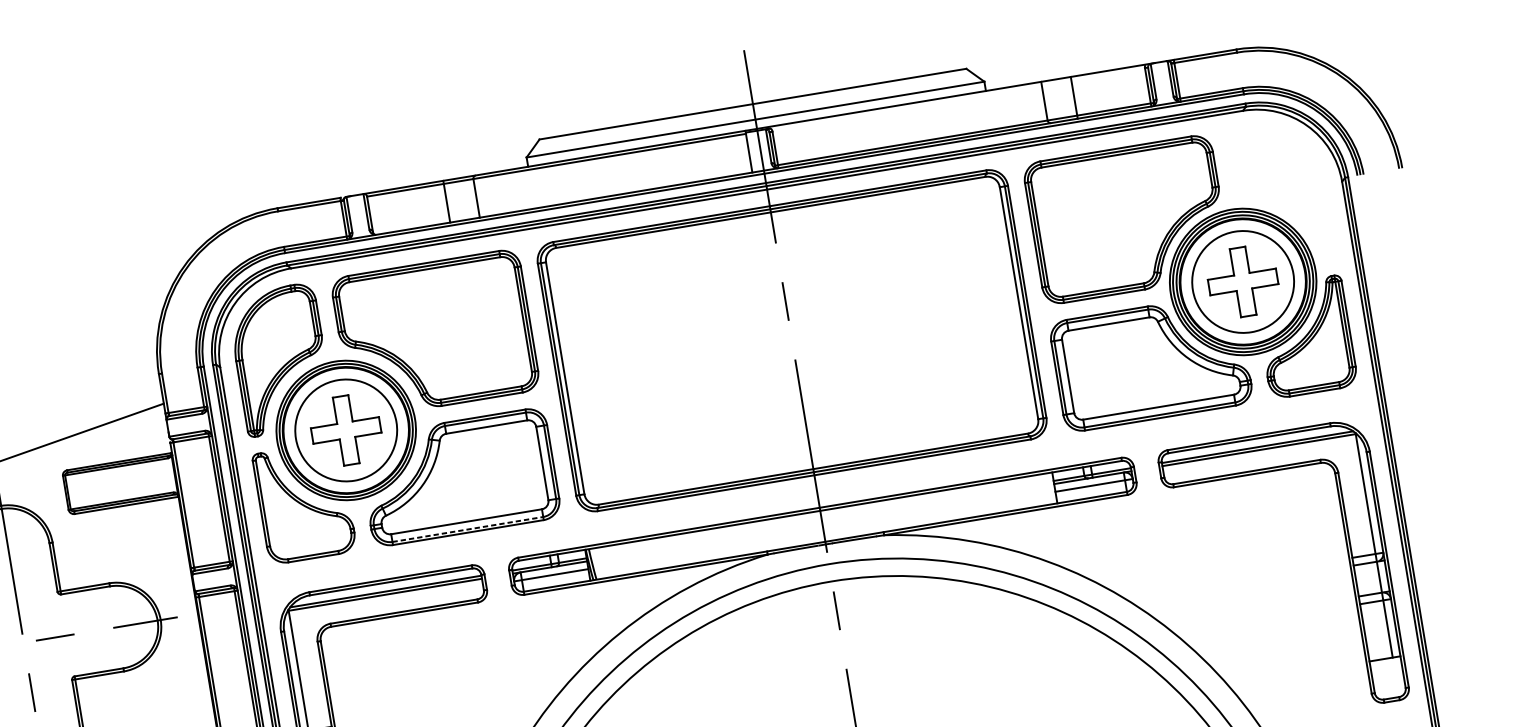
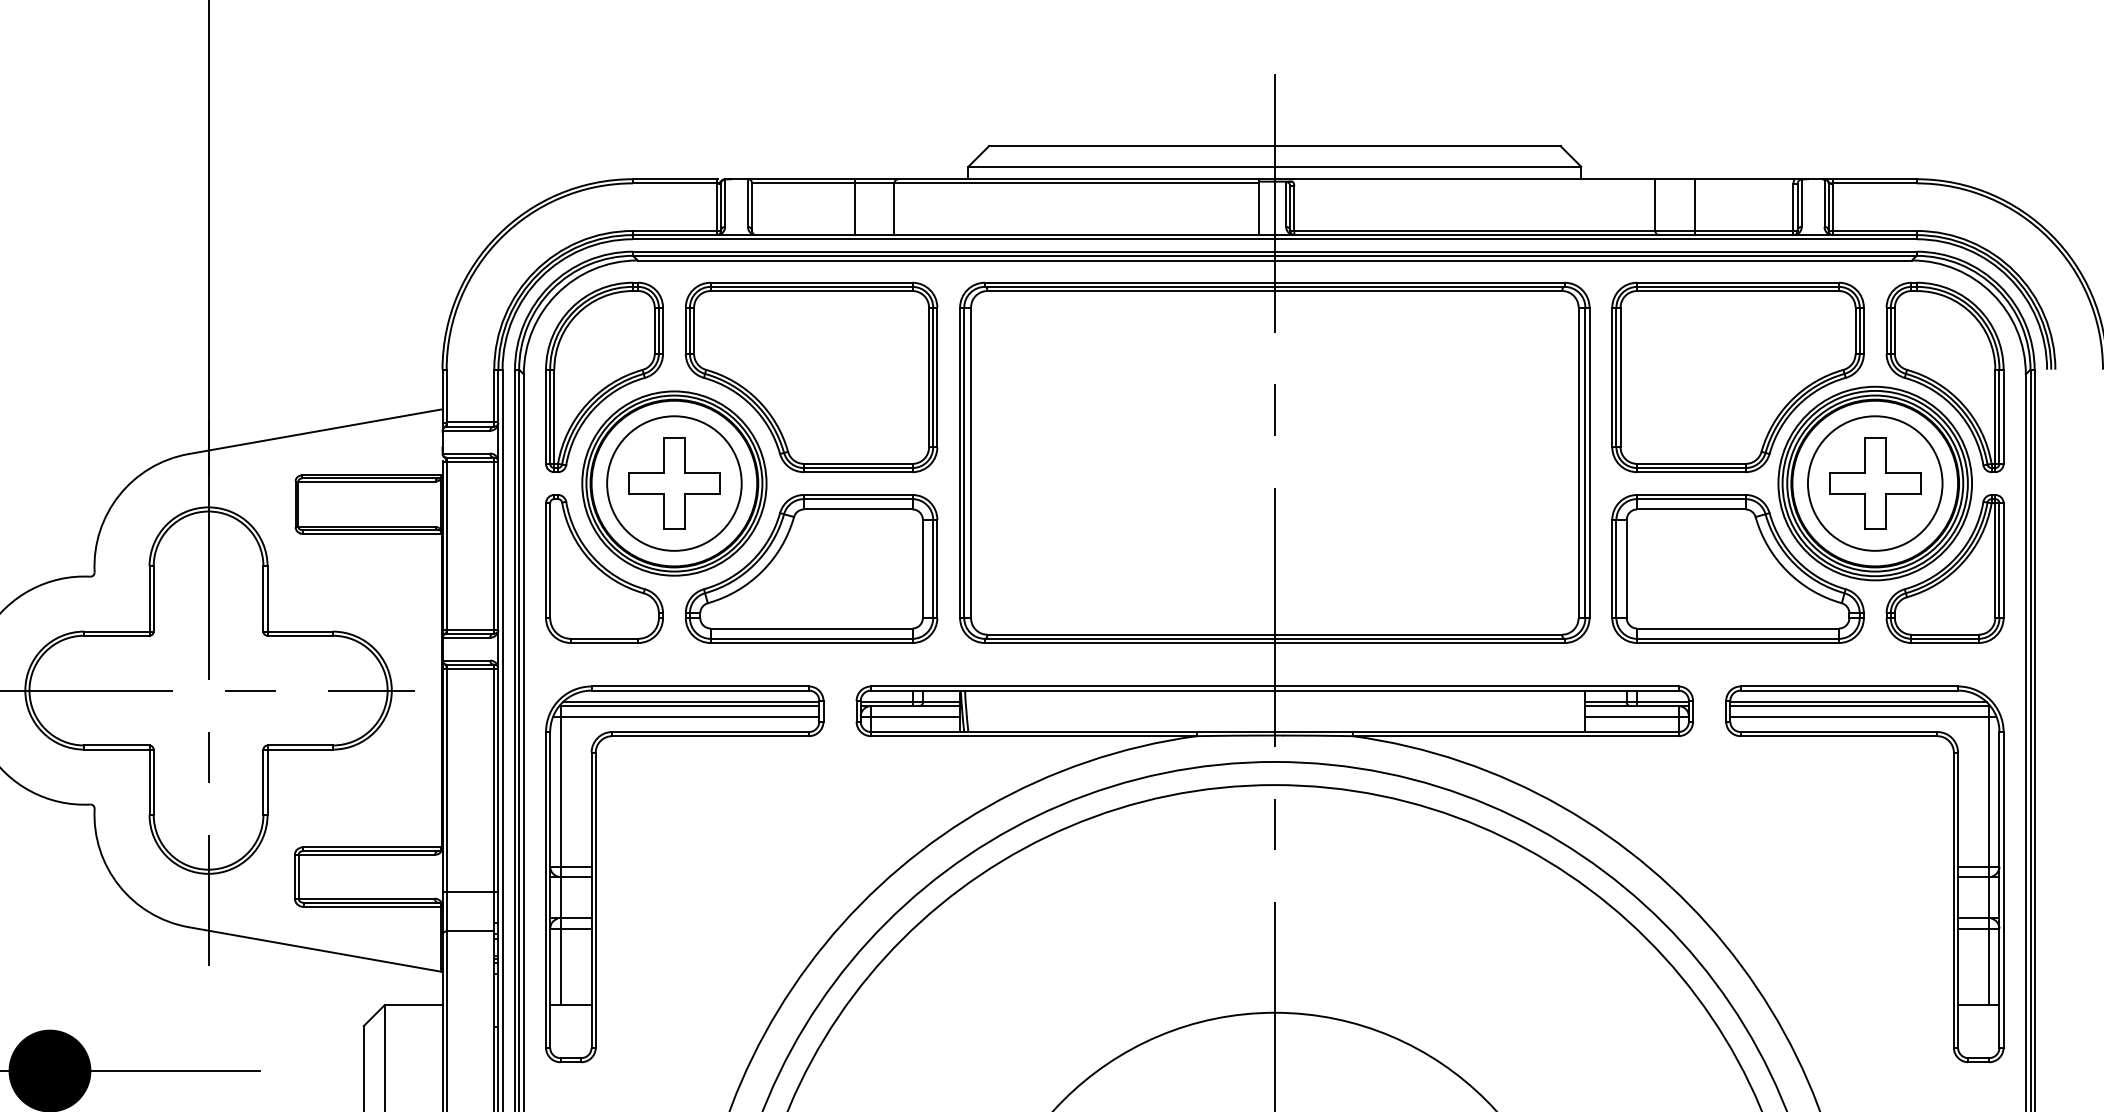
part: (1281, 193) -> (1944, 376), added
line: (1263, 457) -> (1863, 716), added
line: (467, 529) -> (811, 638), dashed -> solid
line: (384, 602) -> (686, 716), added

